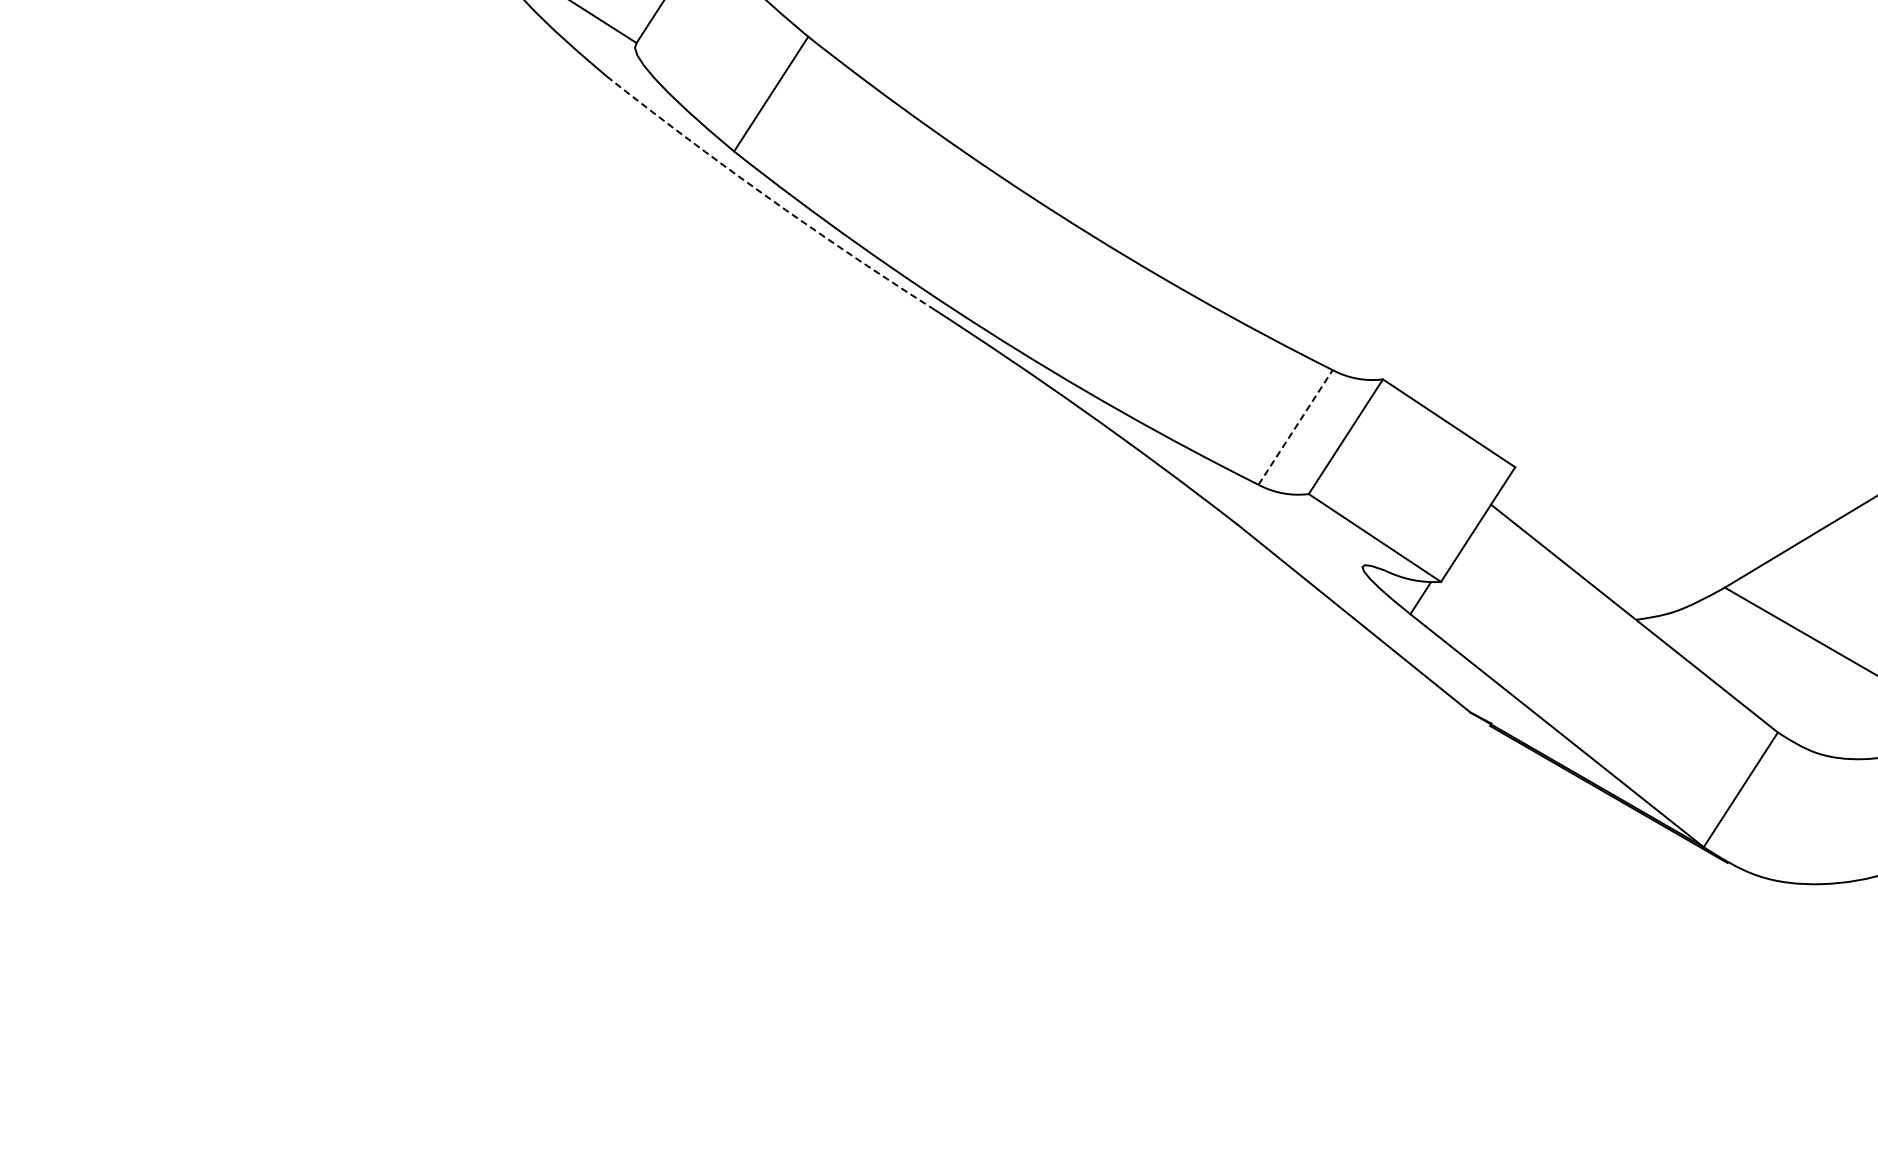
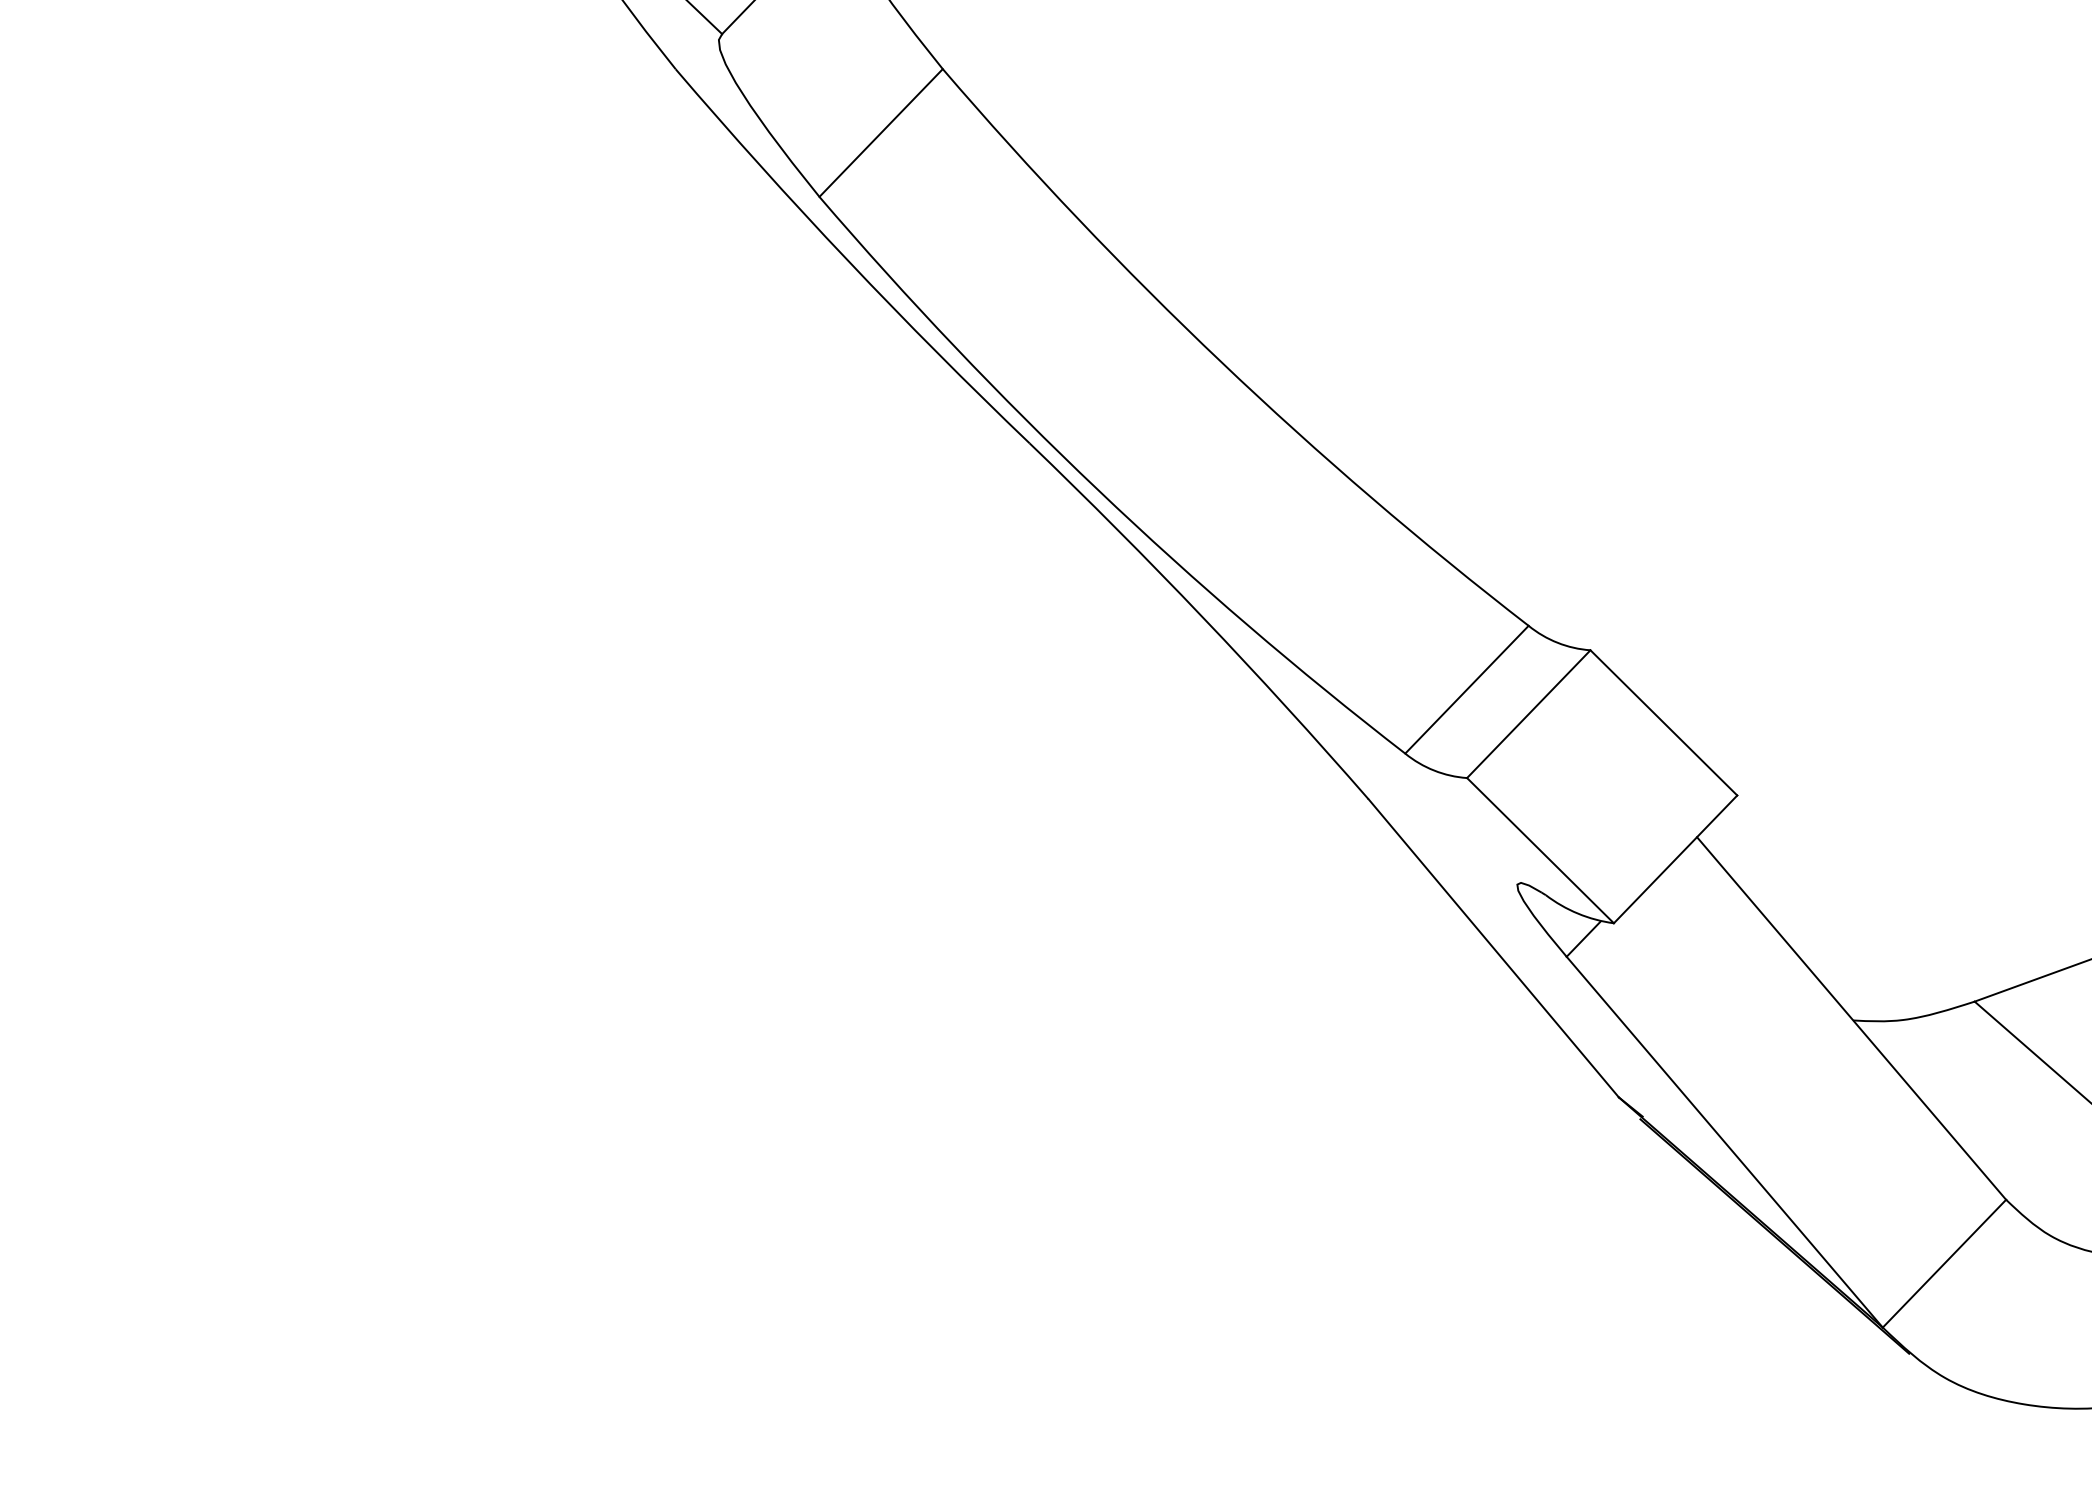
arc: (765, 195) -> (848, 260), dashed -> solid
line: (1295, 427) -> (1466, 689), dashed -> solid

